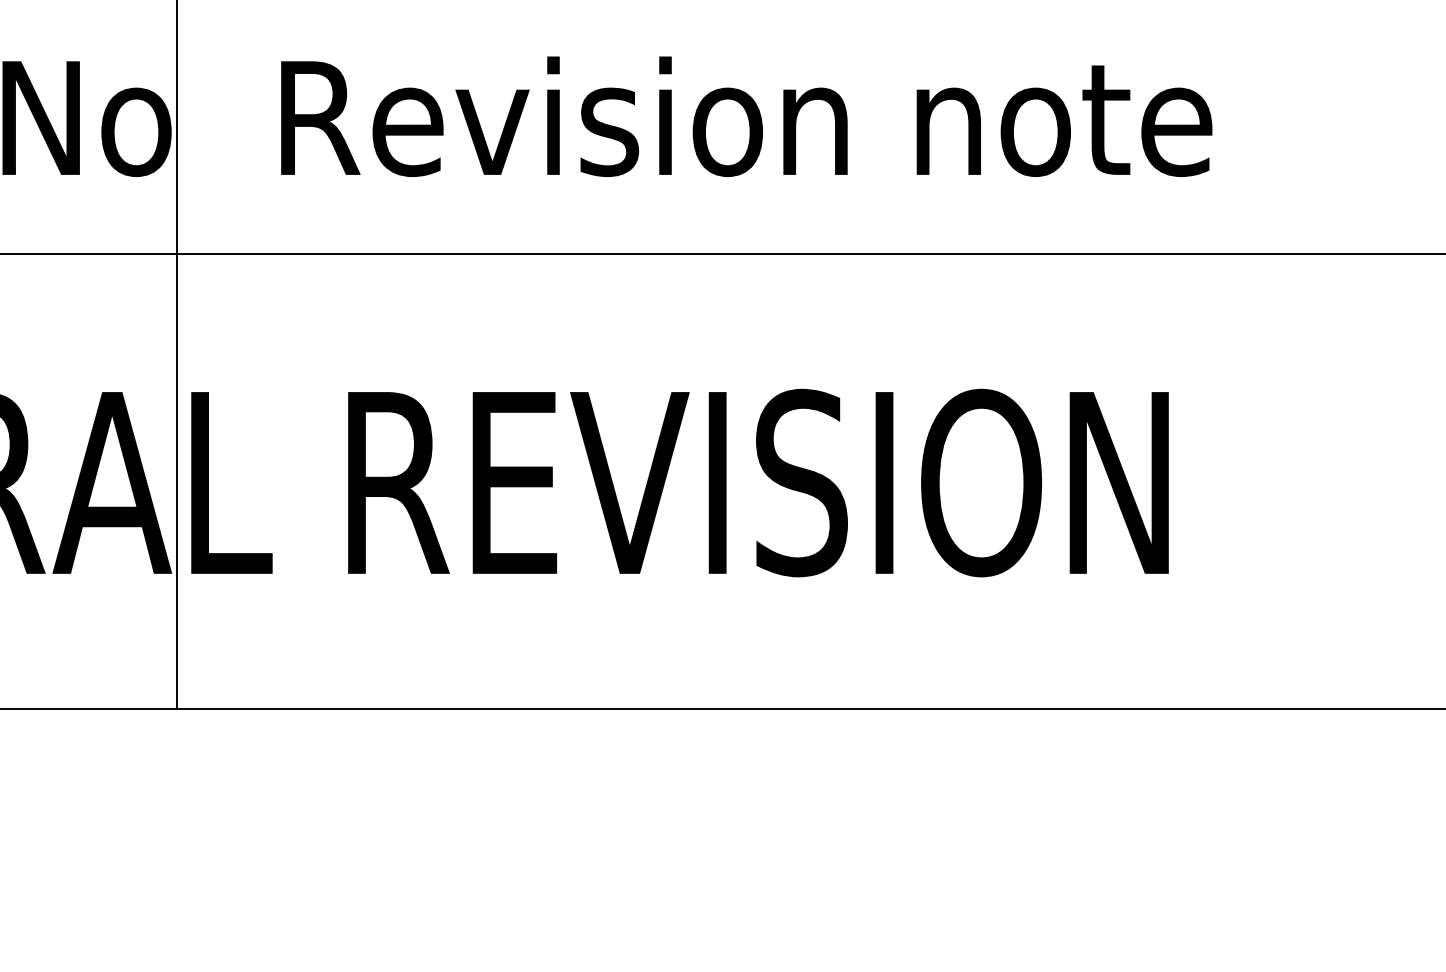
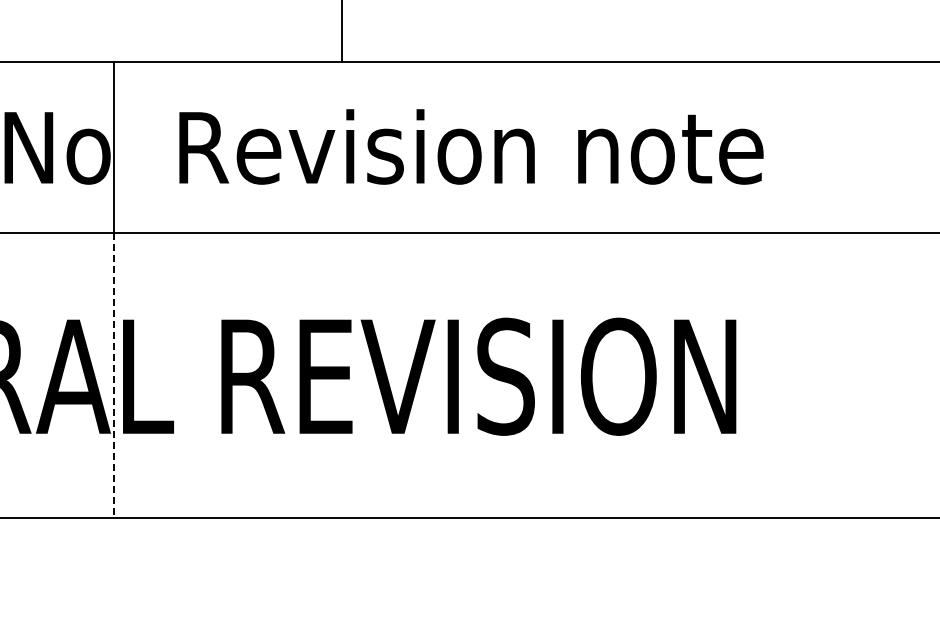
line: (176, 480) -> (113, 375), solid -> dashed

